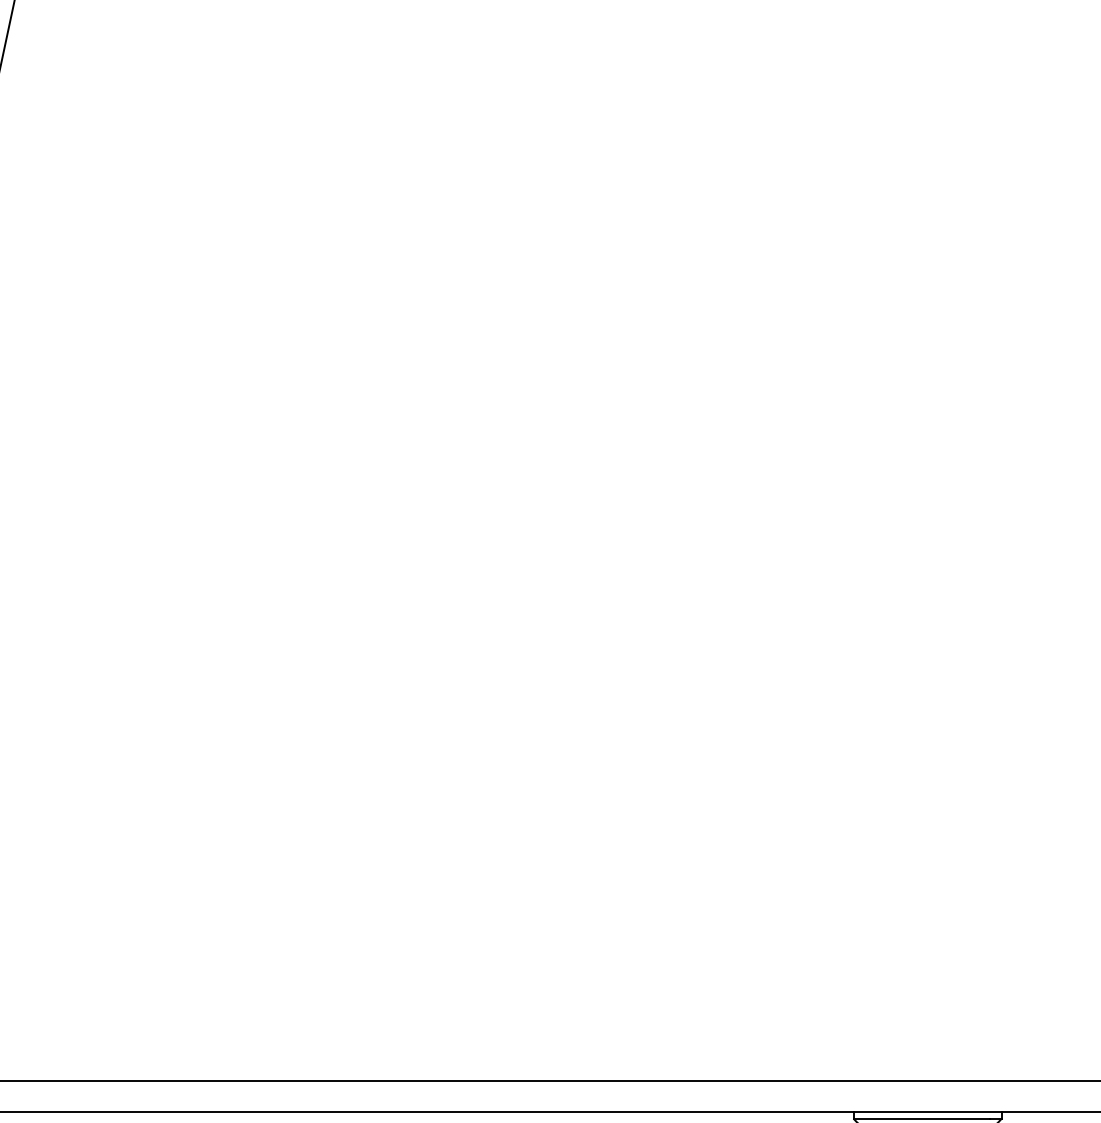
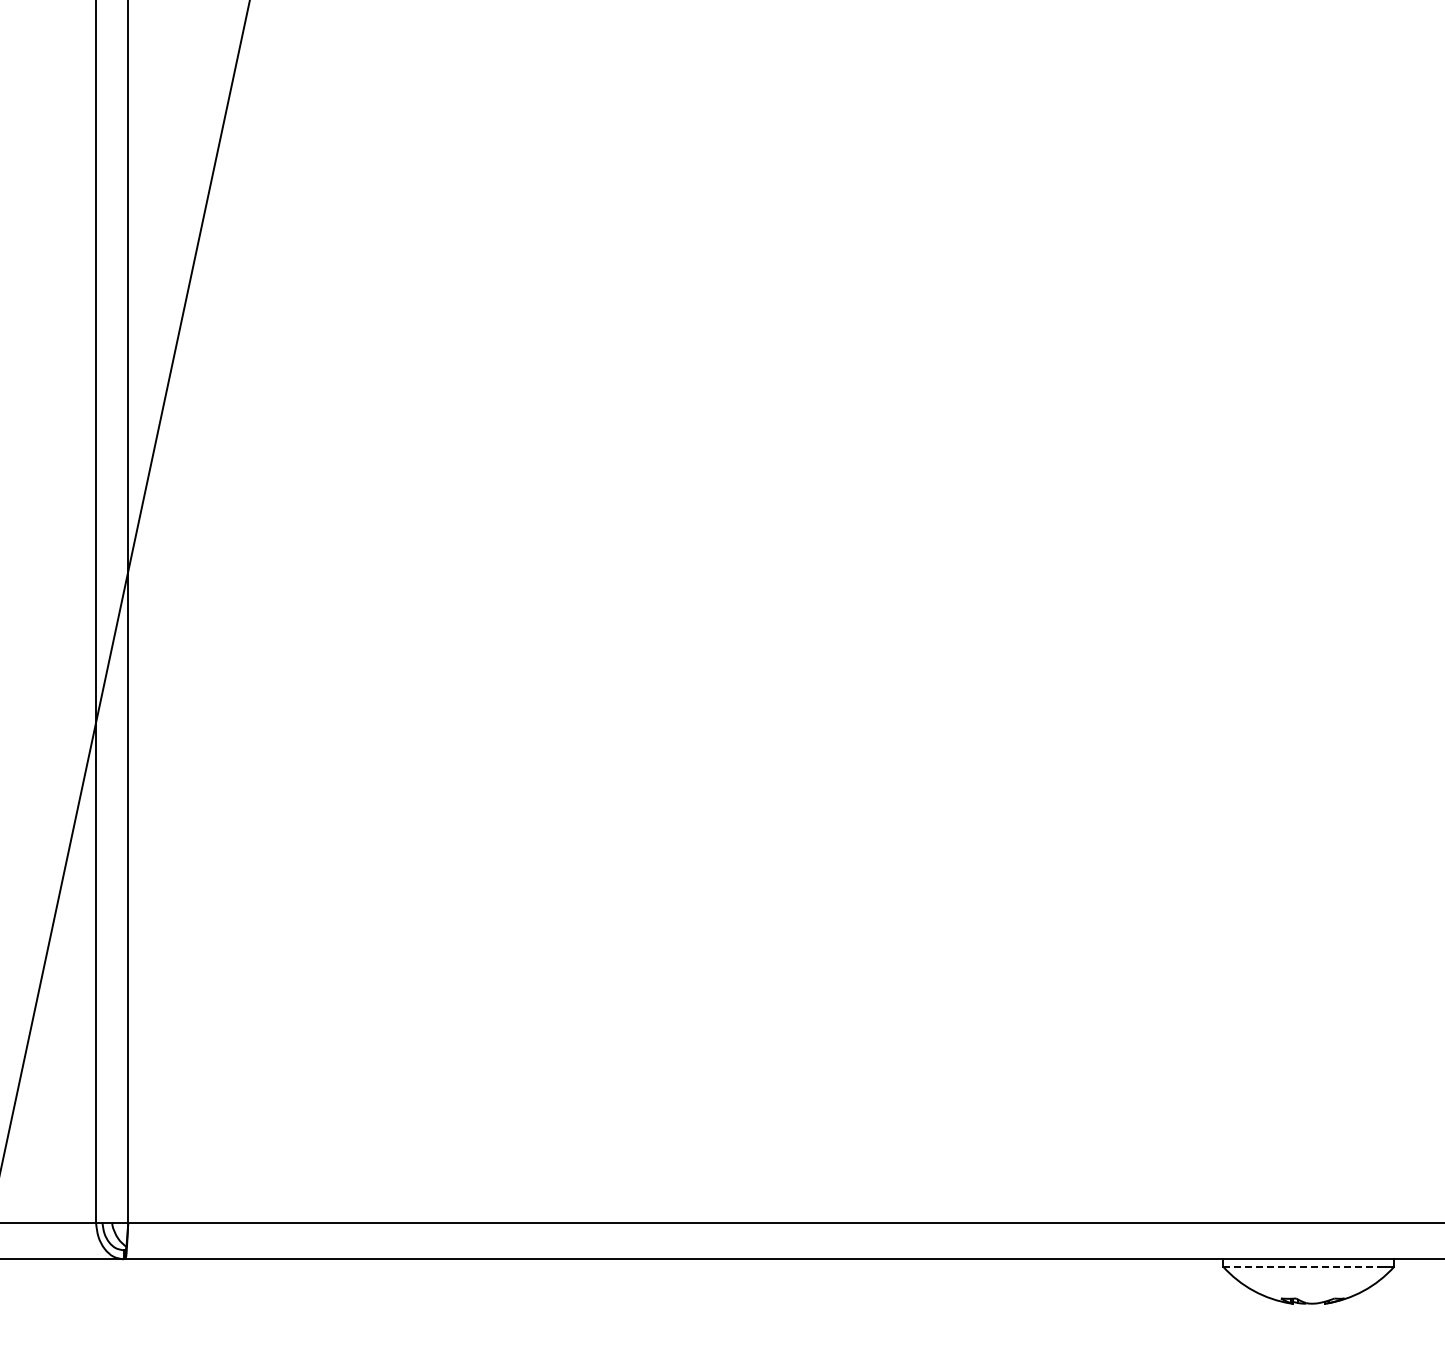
line: (921, 1118) -> (1301, 1266), solid -> dashed

